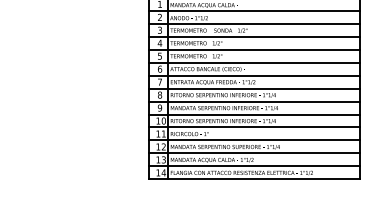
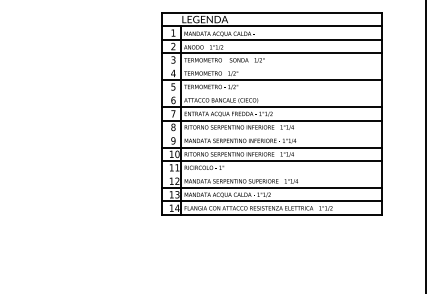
line: (254, 36) -> (271, 66), removed
line: (254, 62) -> (271, 93), removed
line: (254, 101) -> (271, 134), removed
line: (254, 140) -> (271, 174), removed

